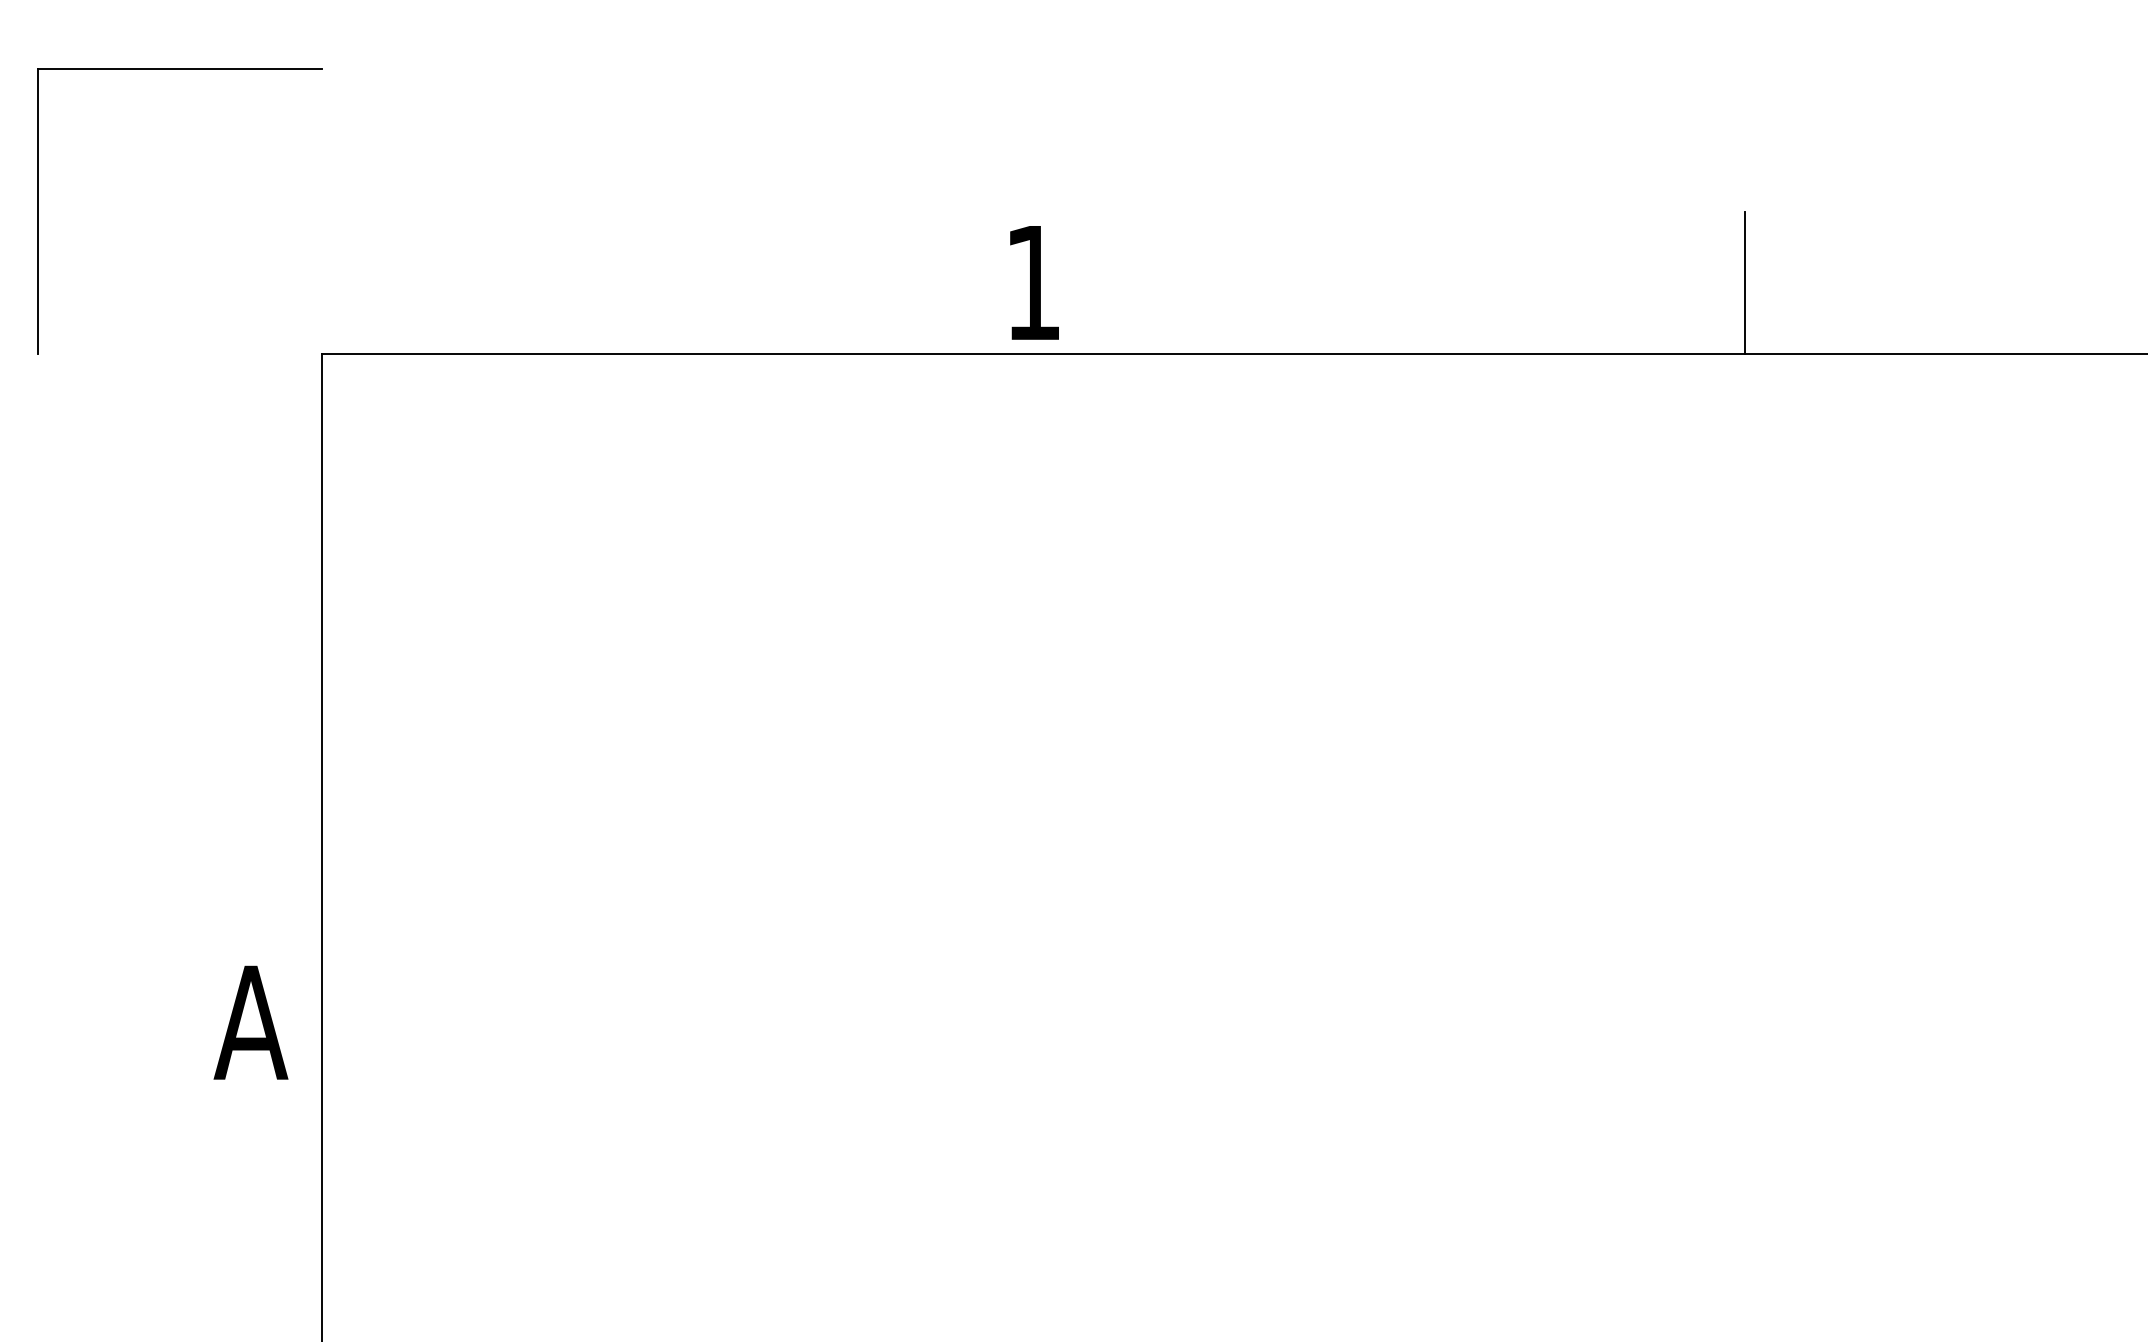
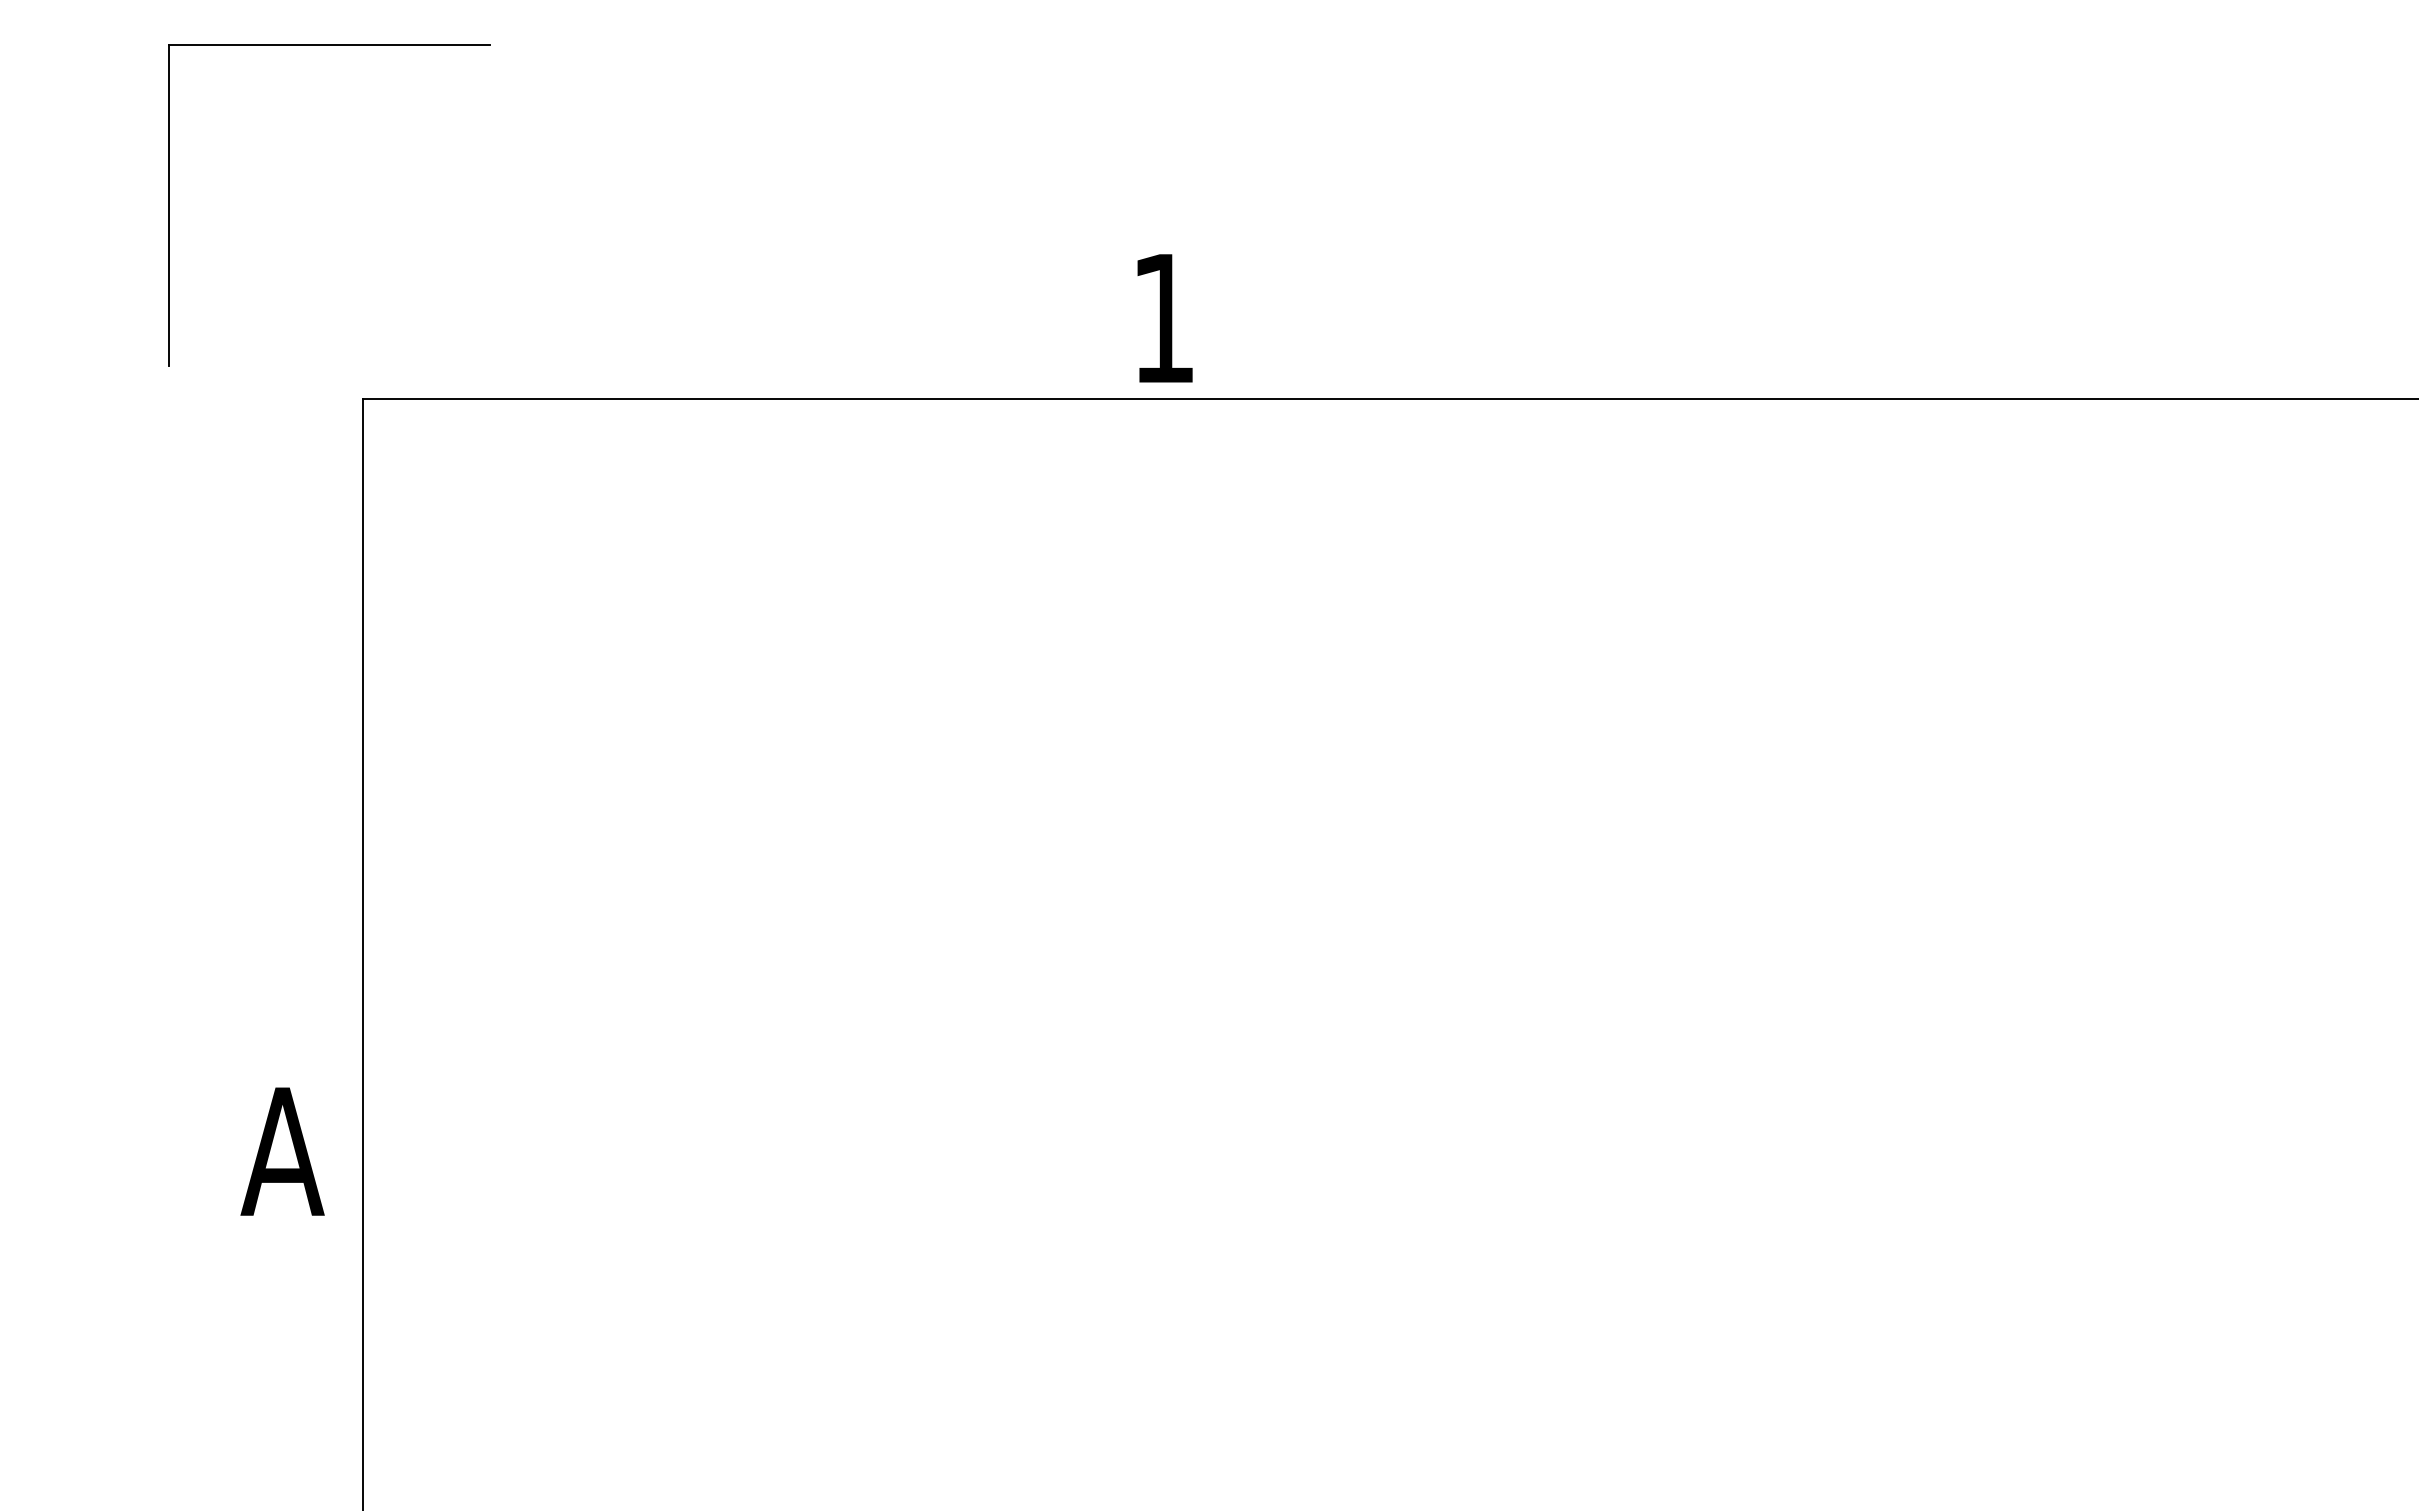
part: (179, 69) -> (329, 45), moved
line: (1745, 282) -> (1965, 318), removed

